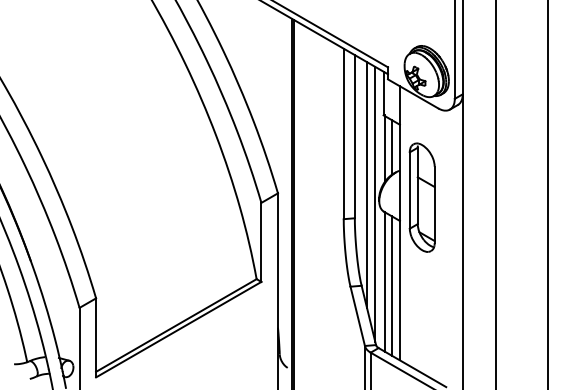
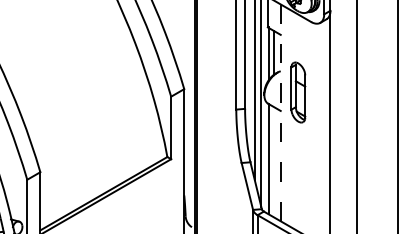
part: (421, 197) -> (297, 92), size x0.7
line: (399, 222) -> (280, 112), solid -> dashed
line: (391, 285) -> (274, 162), removed

